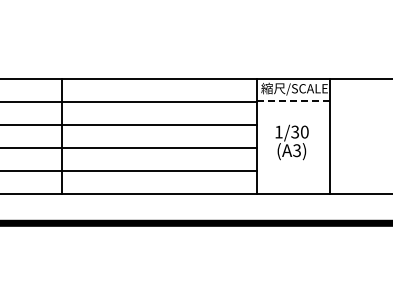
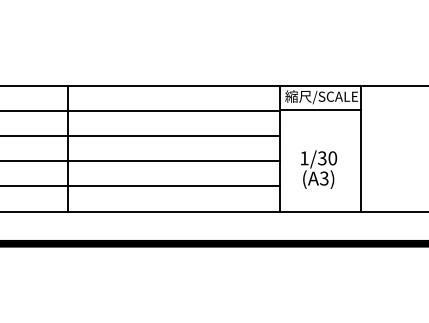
line: (293, 100) -> (320, 109), dashed -> solid
text: (291, 142) -> (318, 169), moved

